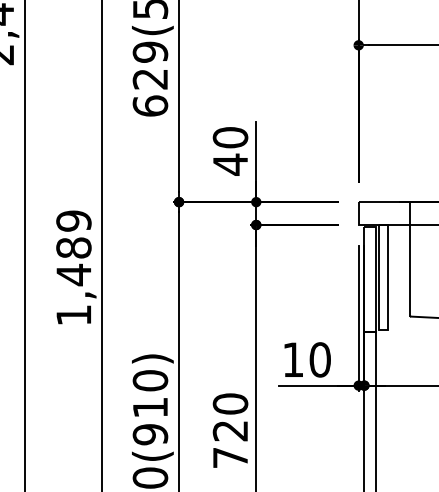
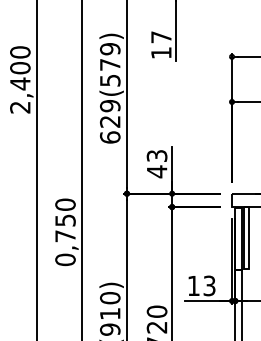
text: (229, 136) -> (156, 155), 40 -> 43
text: (73, 268) -> (65, 232), 1,489 -> 0,750
text: (320, 359) -> (209, 285), 10 -> 13

